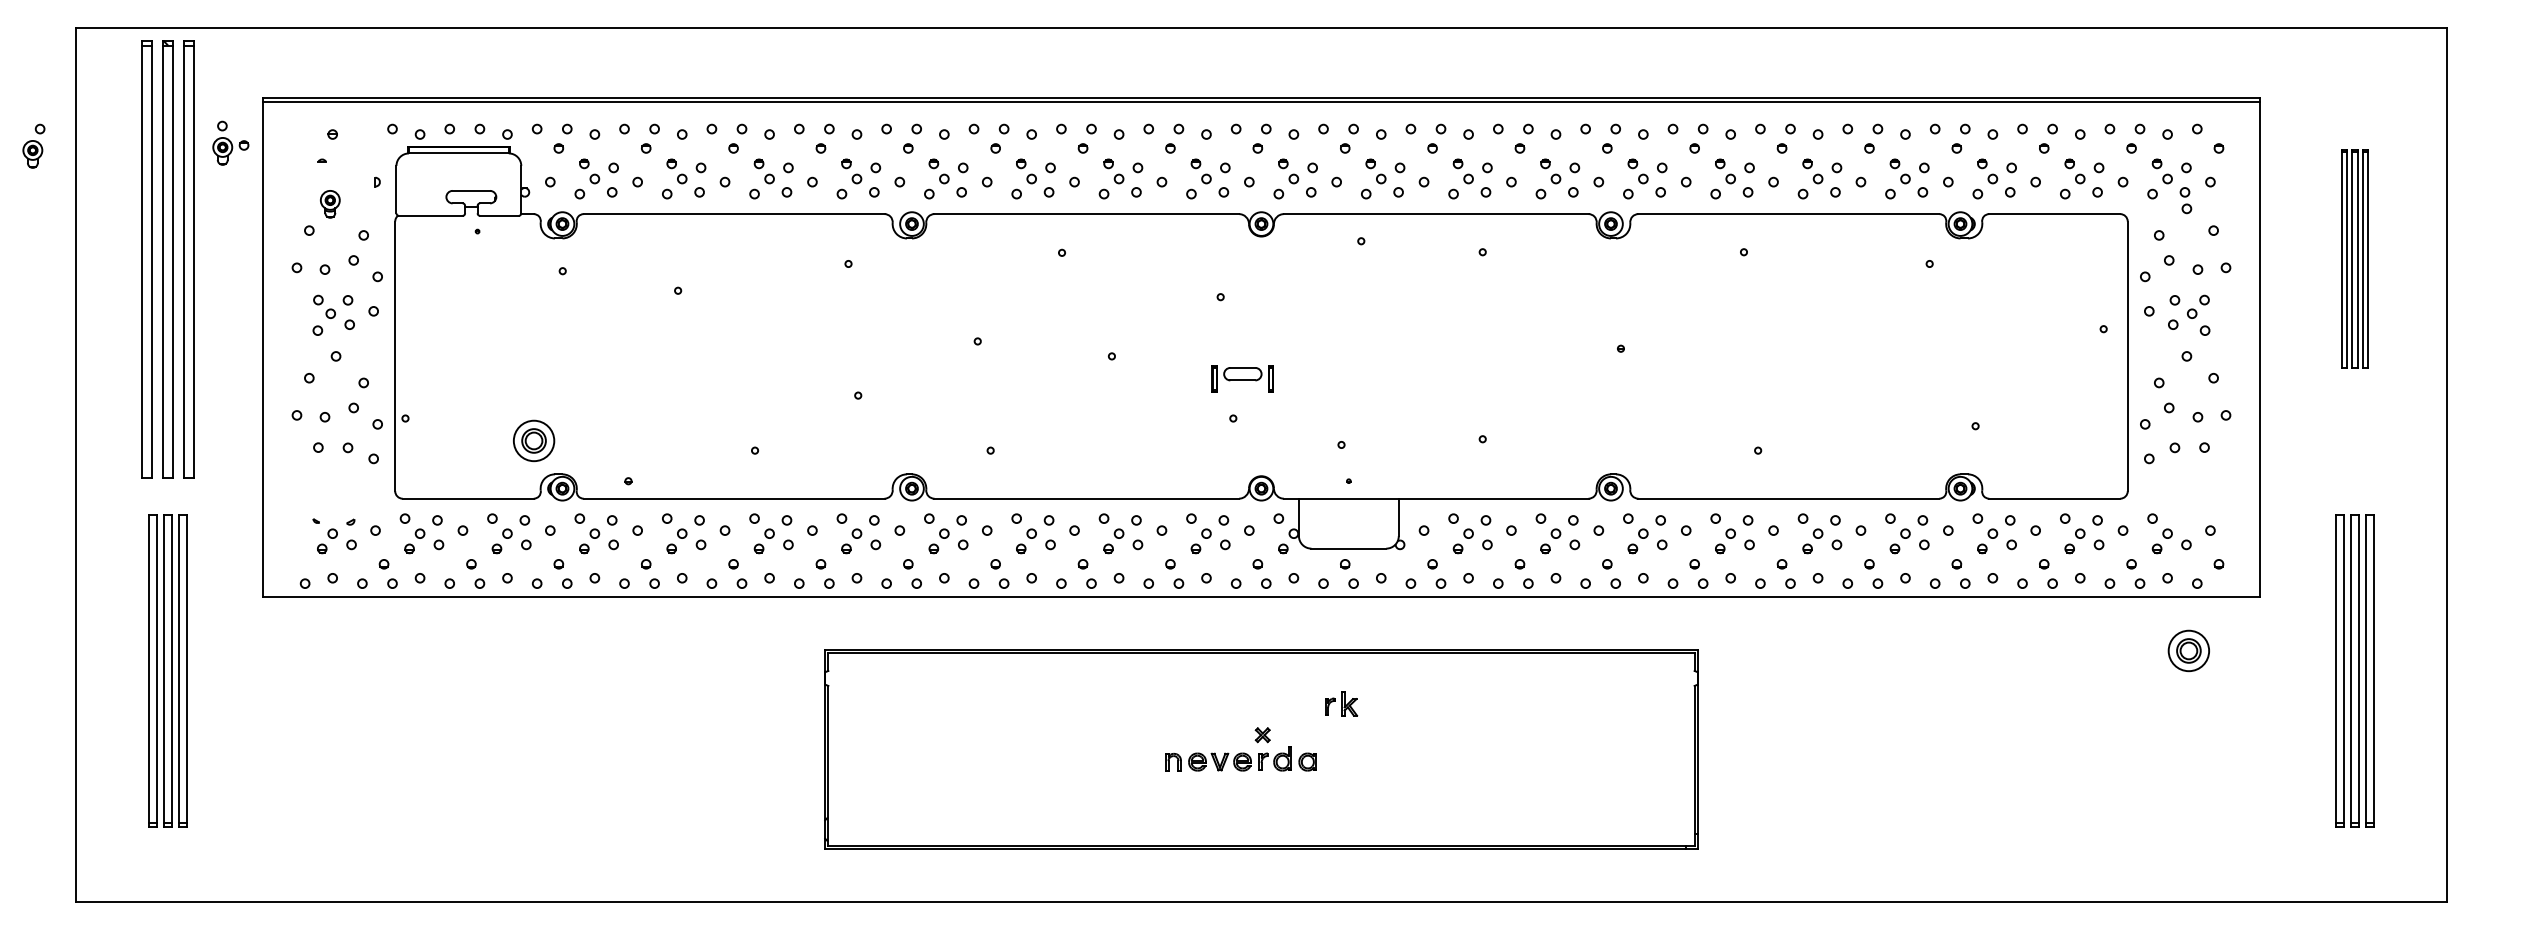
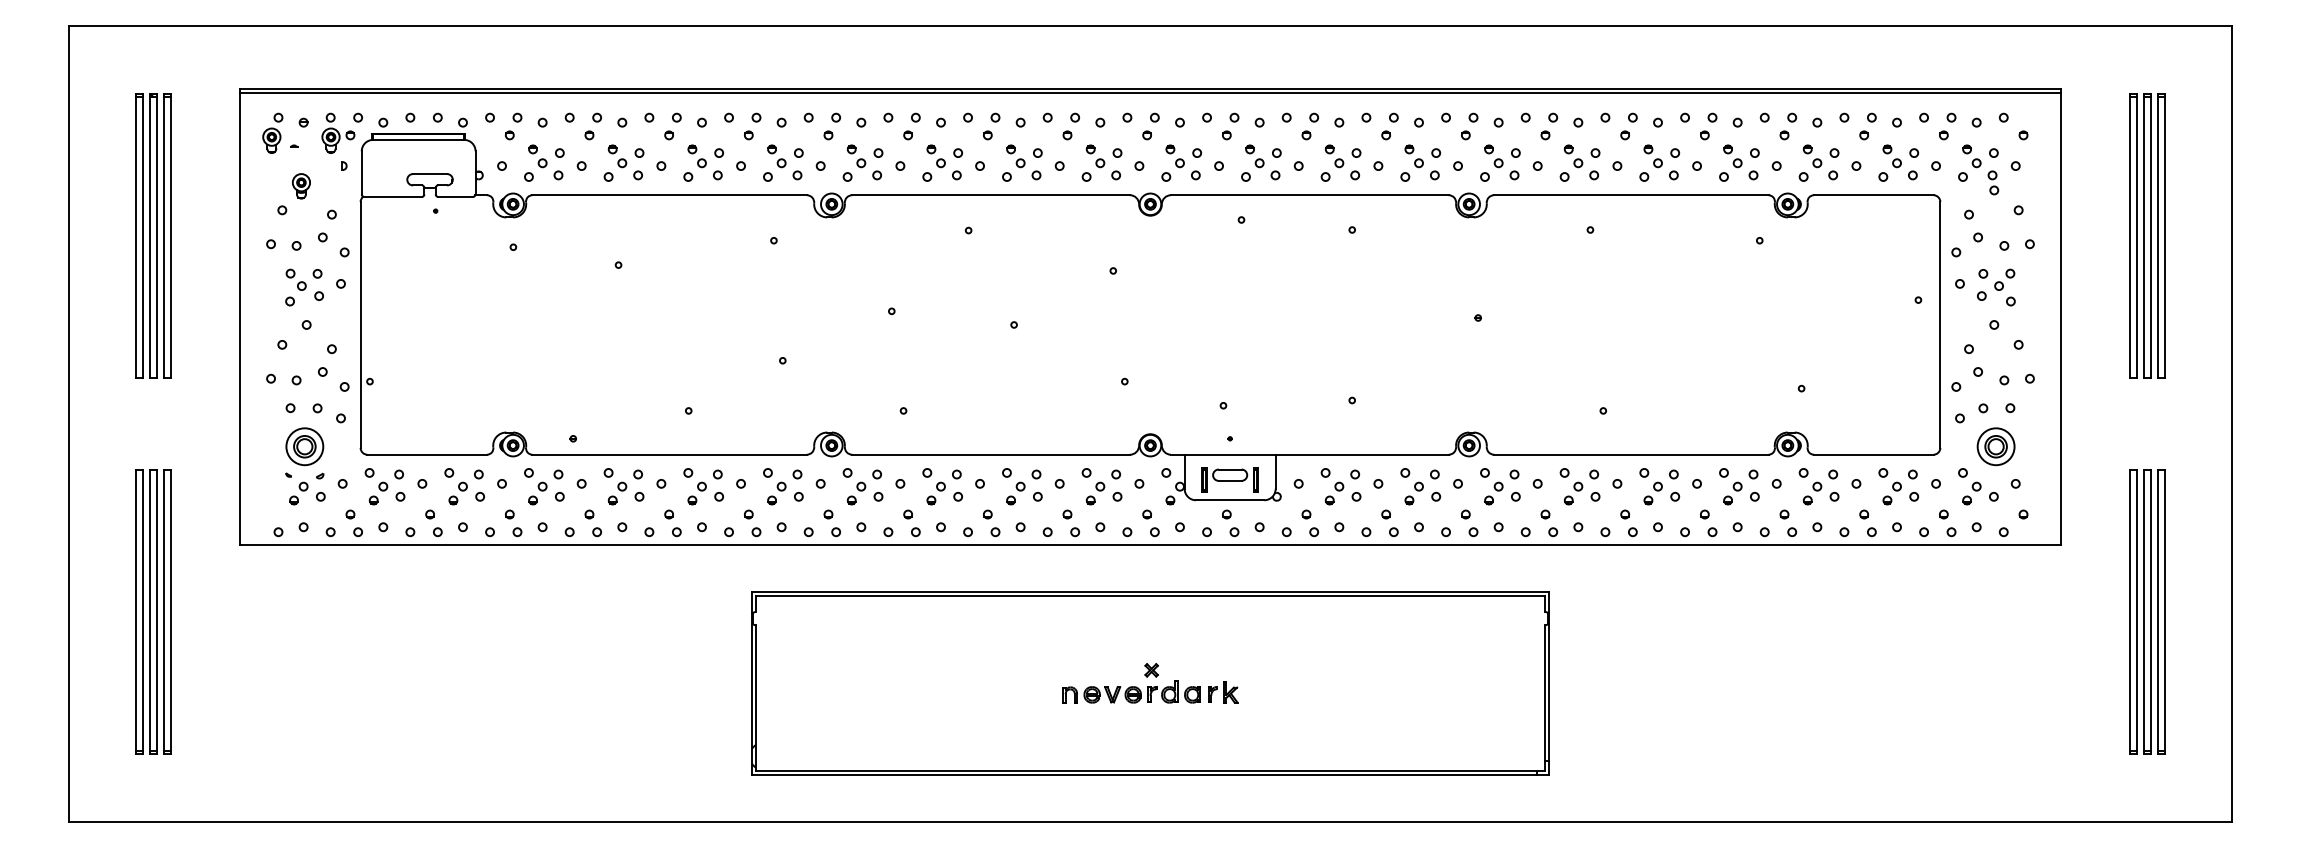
part: (230, 142) -> (338, 132), moved
part: (33, 145) -> (272, 132), moved
part: (167, 258) -> (152, 235), size x0.71
part: (2354, 258) -> (2147, 235), size x1.43
part: (1242, 378) -> (1229, 479), moved
part: (534, 440) -> (305, 446), moved
part: (2188, 650) -> (1995, 446), moved
part: (1341, 703) -> (1223, 691), moved

